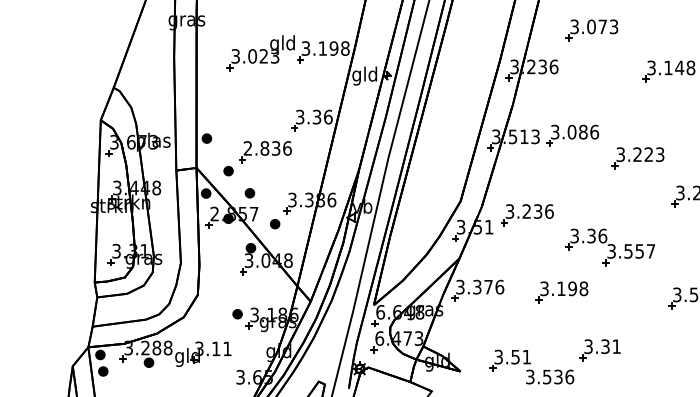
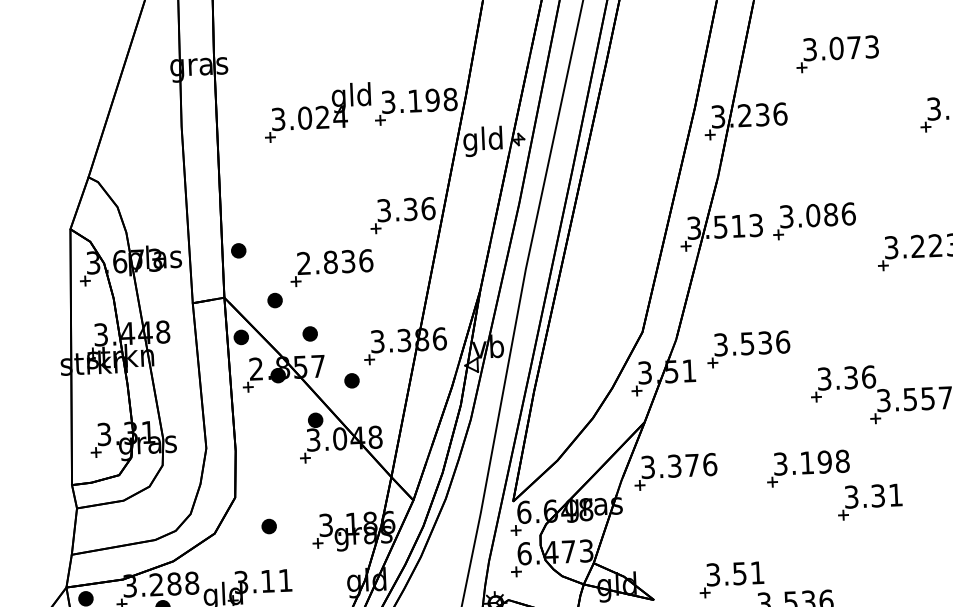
text: (274, 56) -> (339, 116), 3.023 -> 3.024
text: (526, 211) -> (746, 343), 3.236 -> 3.536
part: (237, 314) -> (269, 526), moved
part: (599, 350) -> (869, 502), moved

